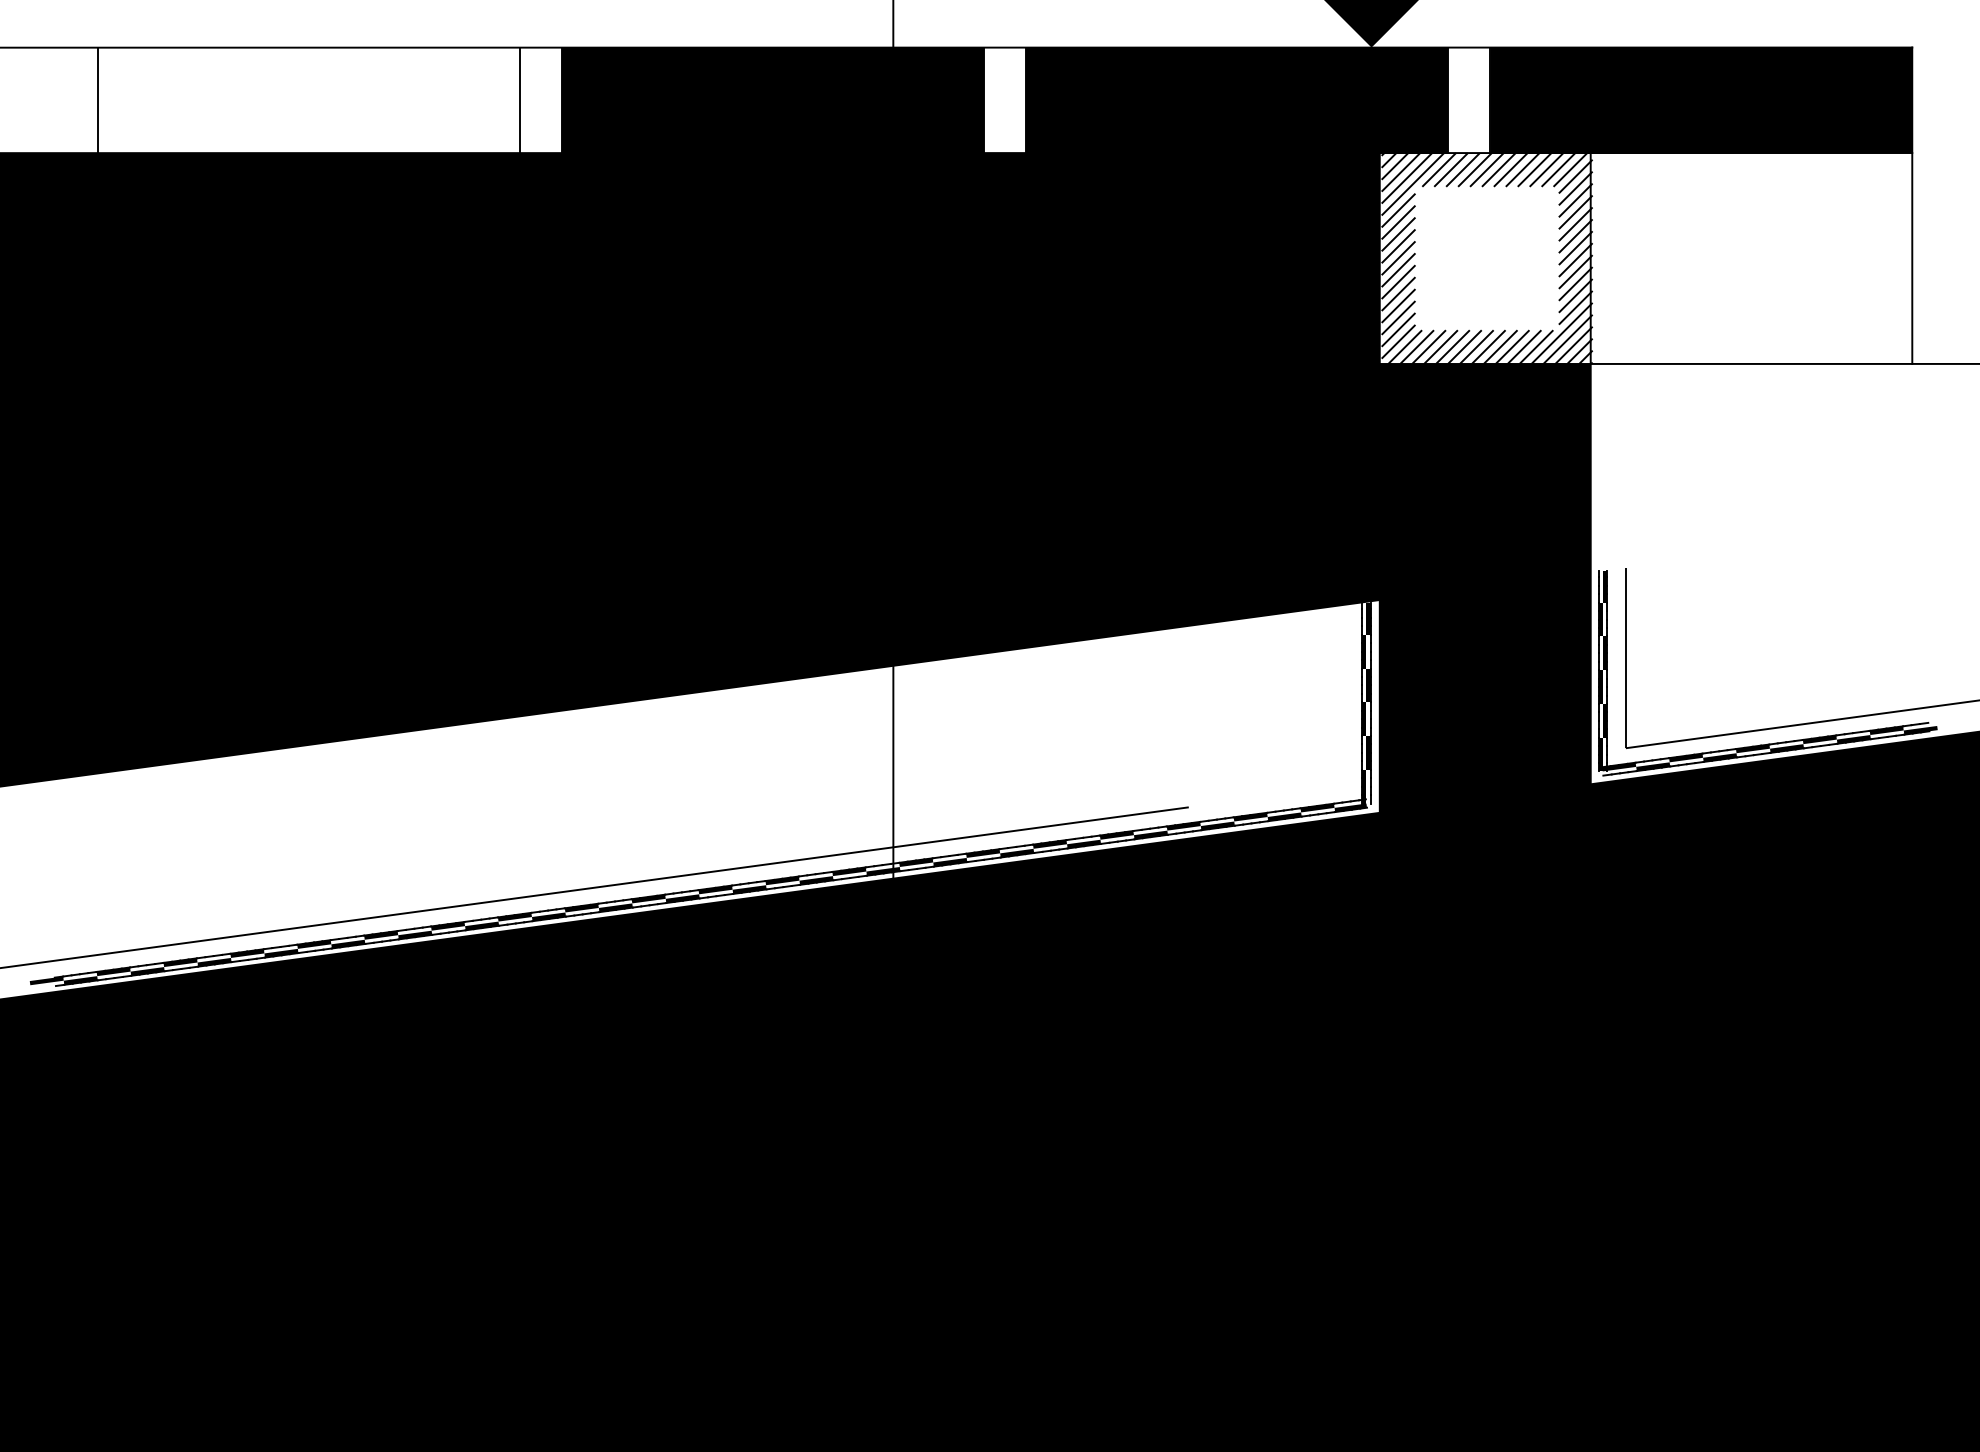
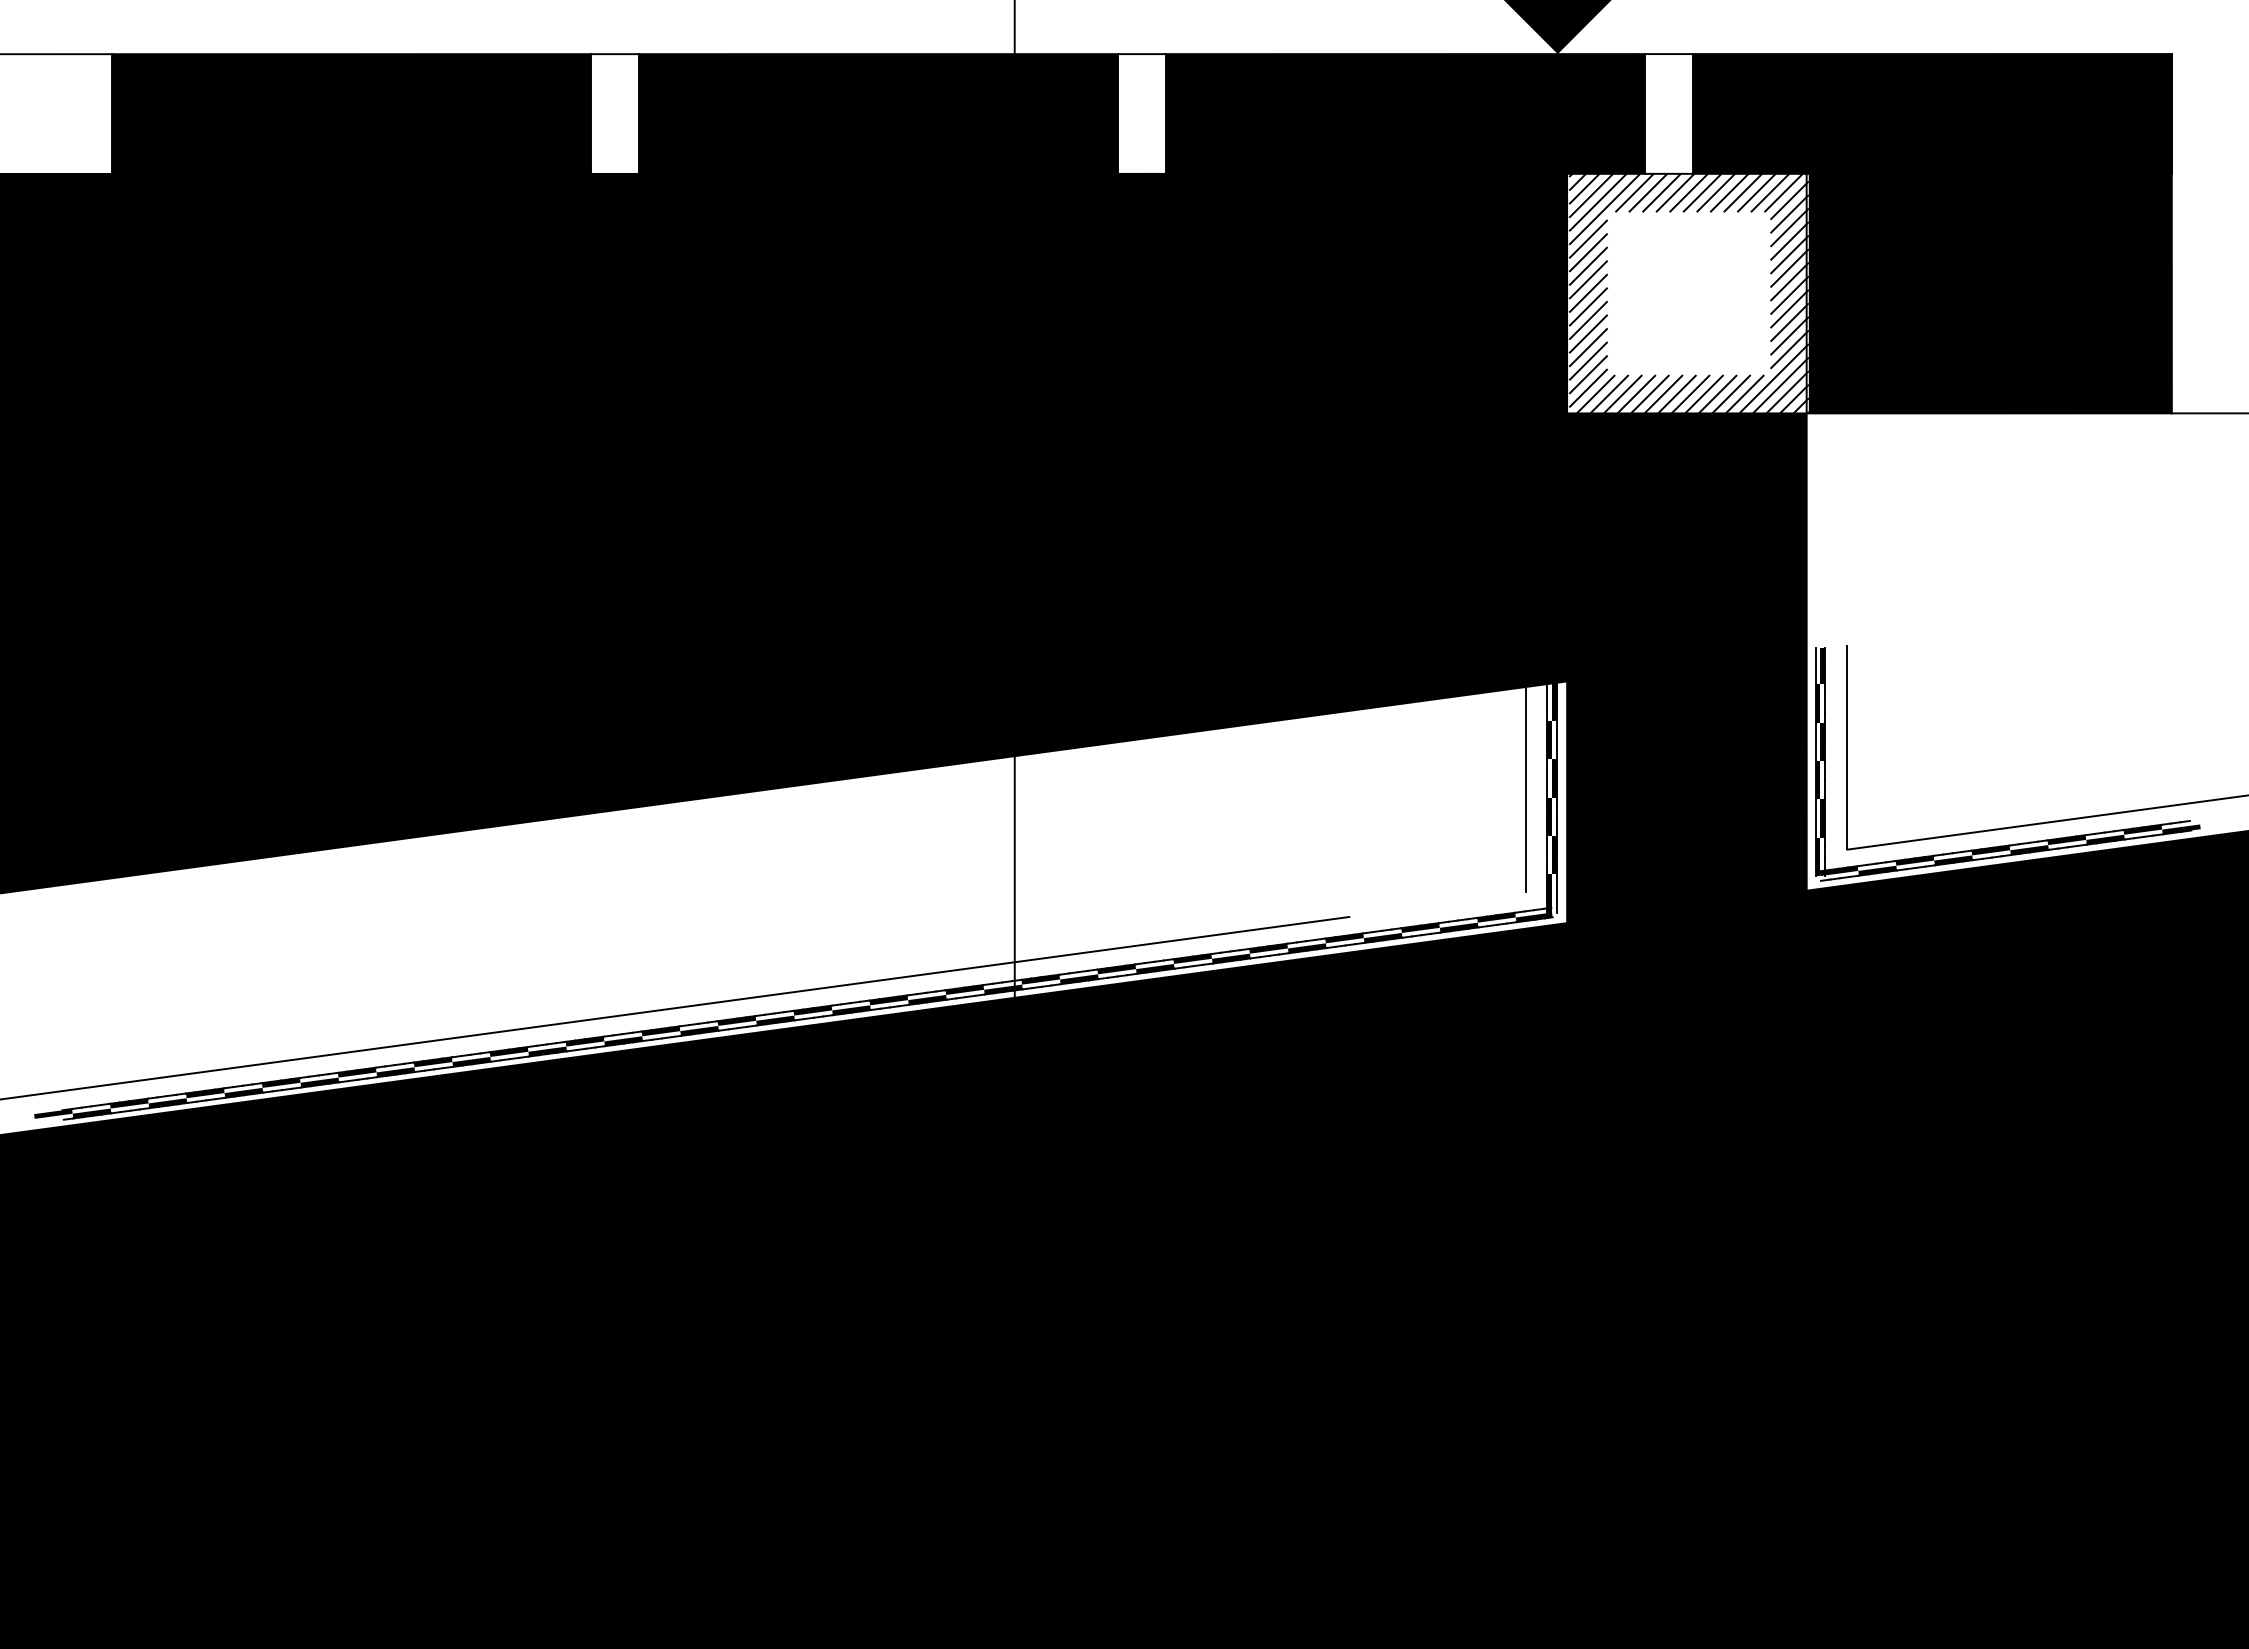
fill: (308, 99) -> (350, 113), added
fill: (1751, 258) -> (1989, 293), added
line: (1343, 696) -> (1525, 790), added

